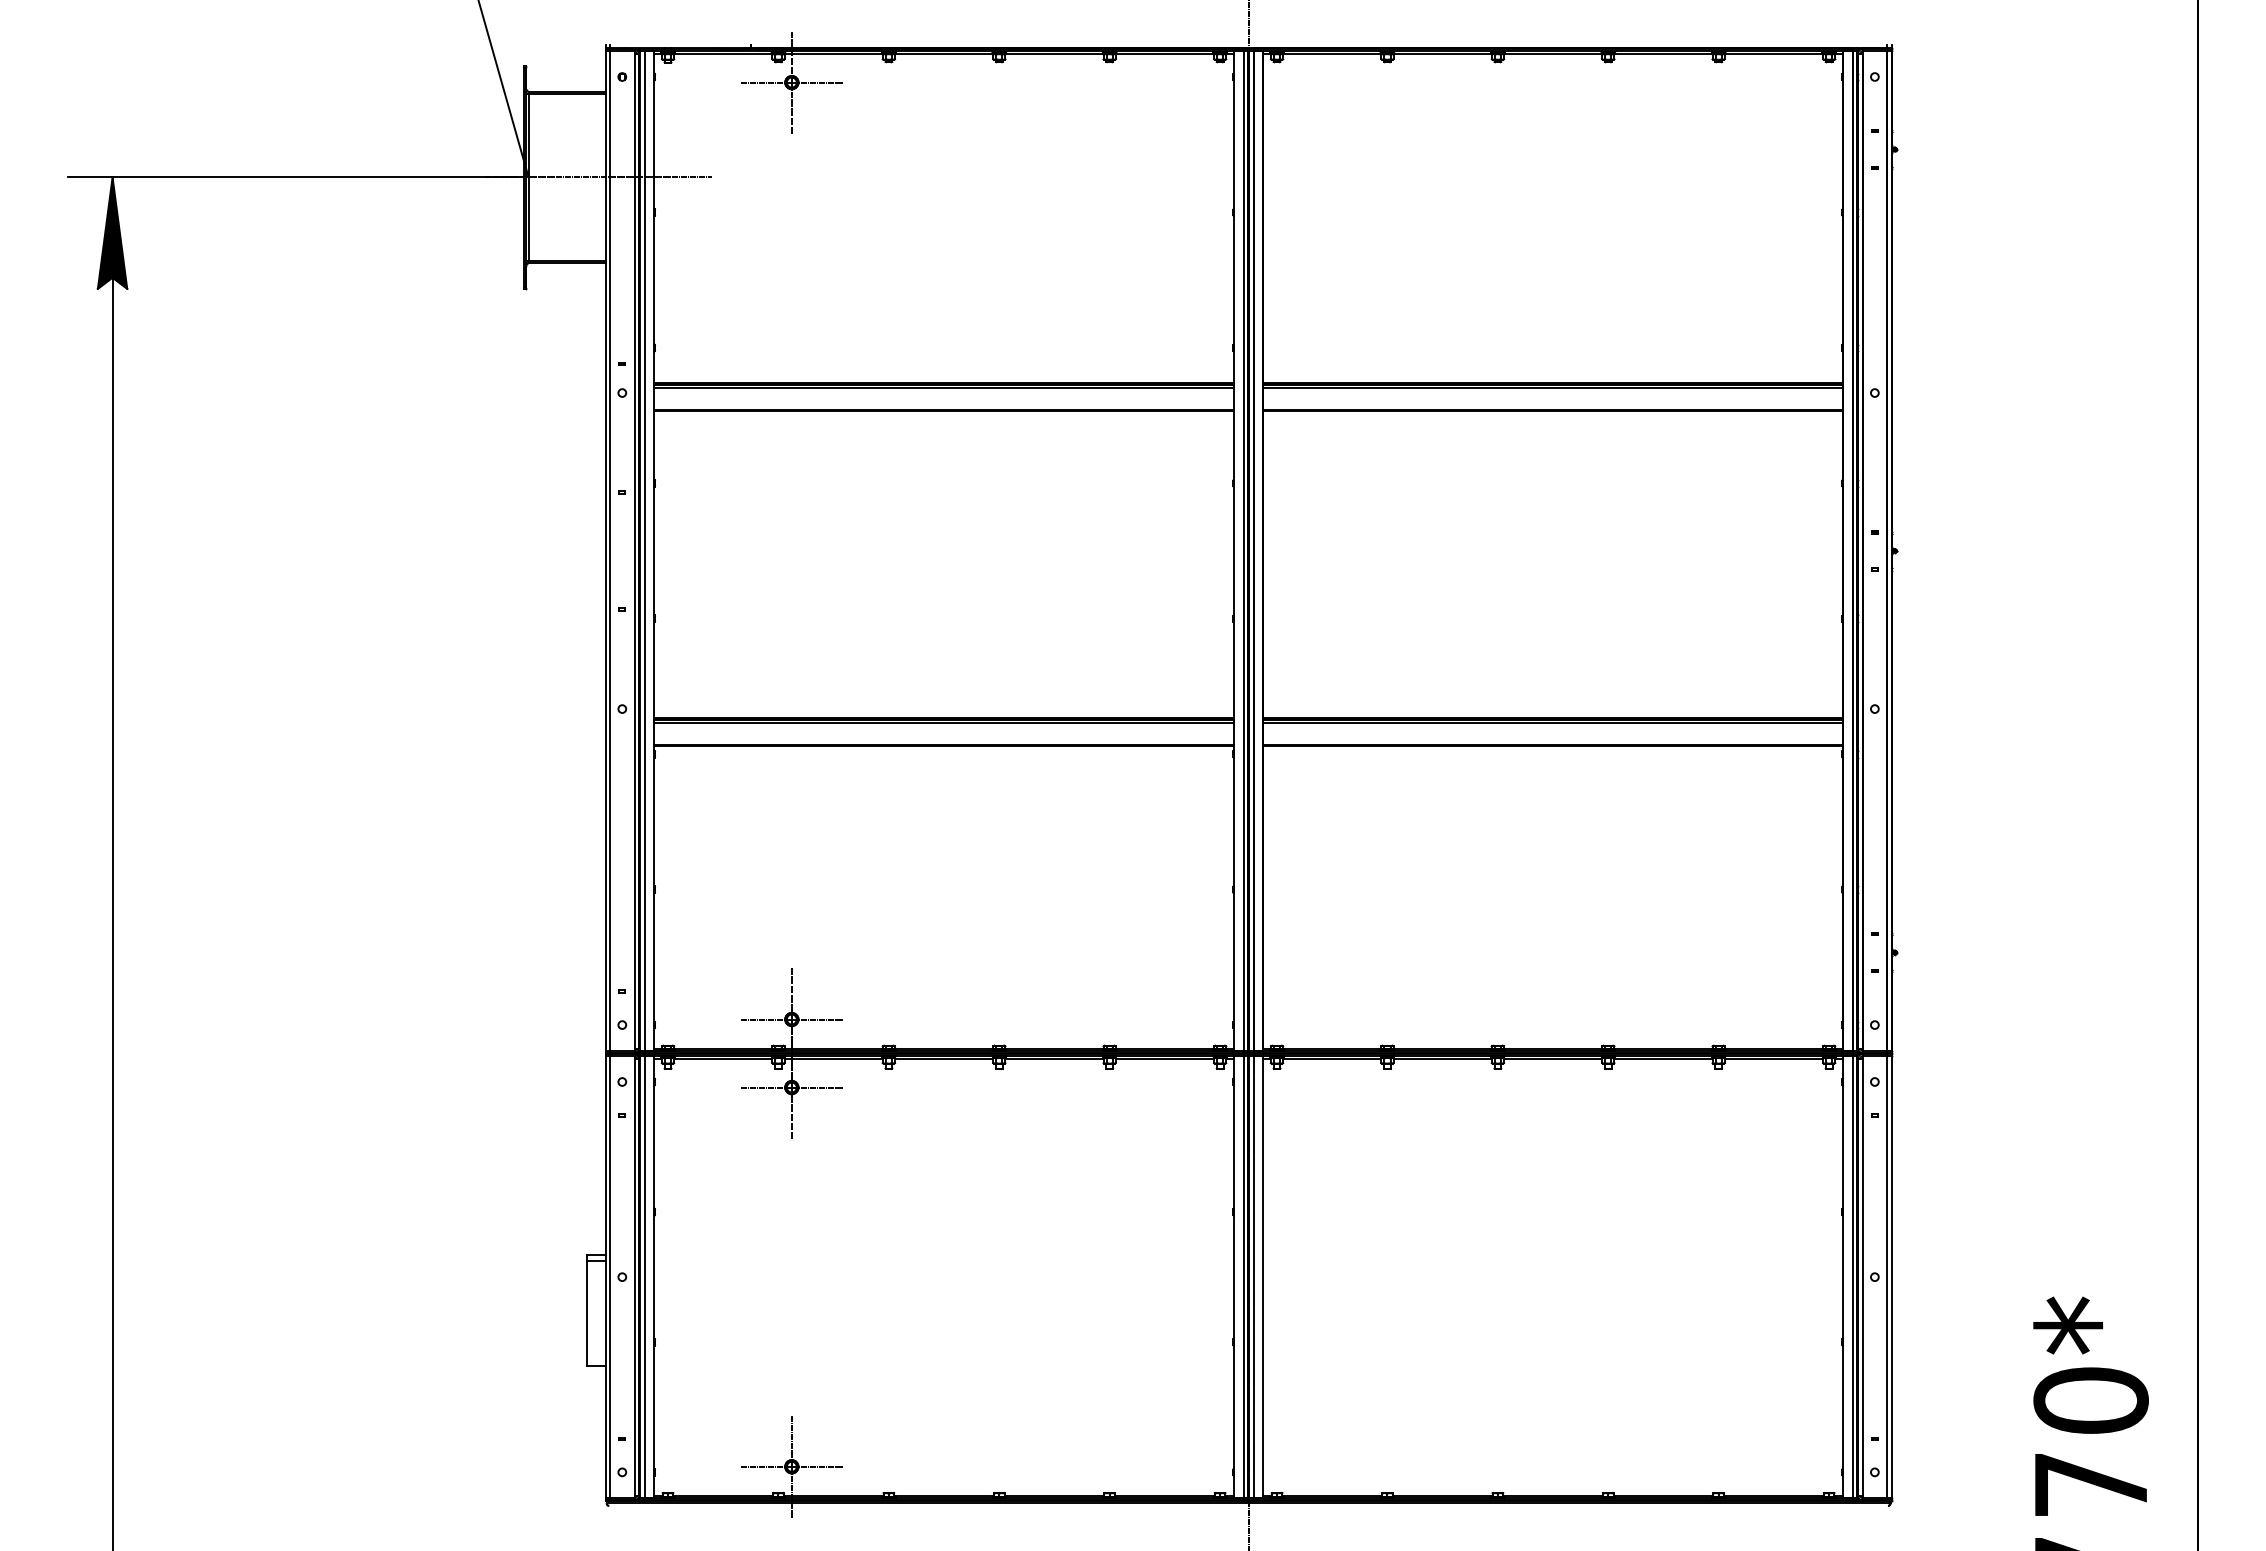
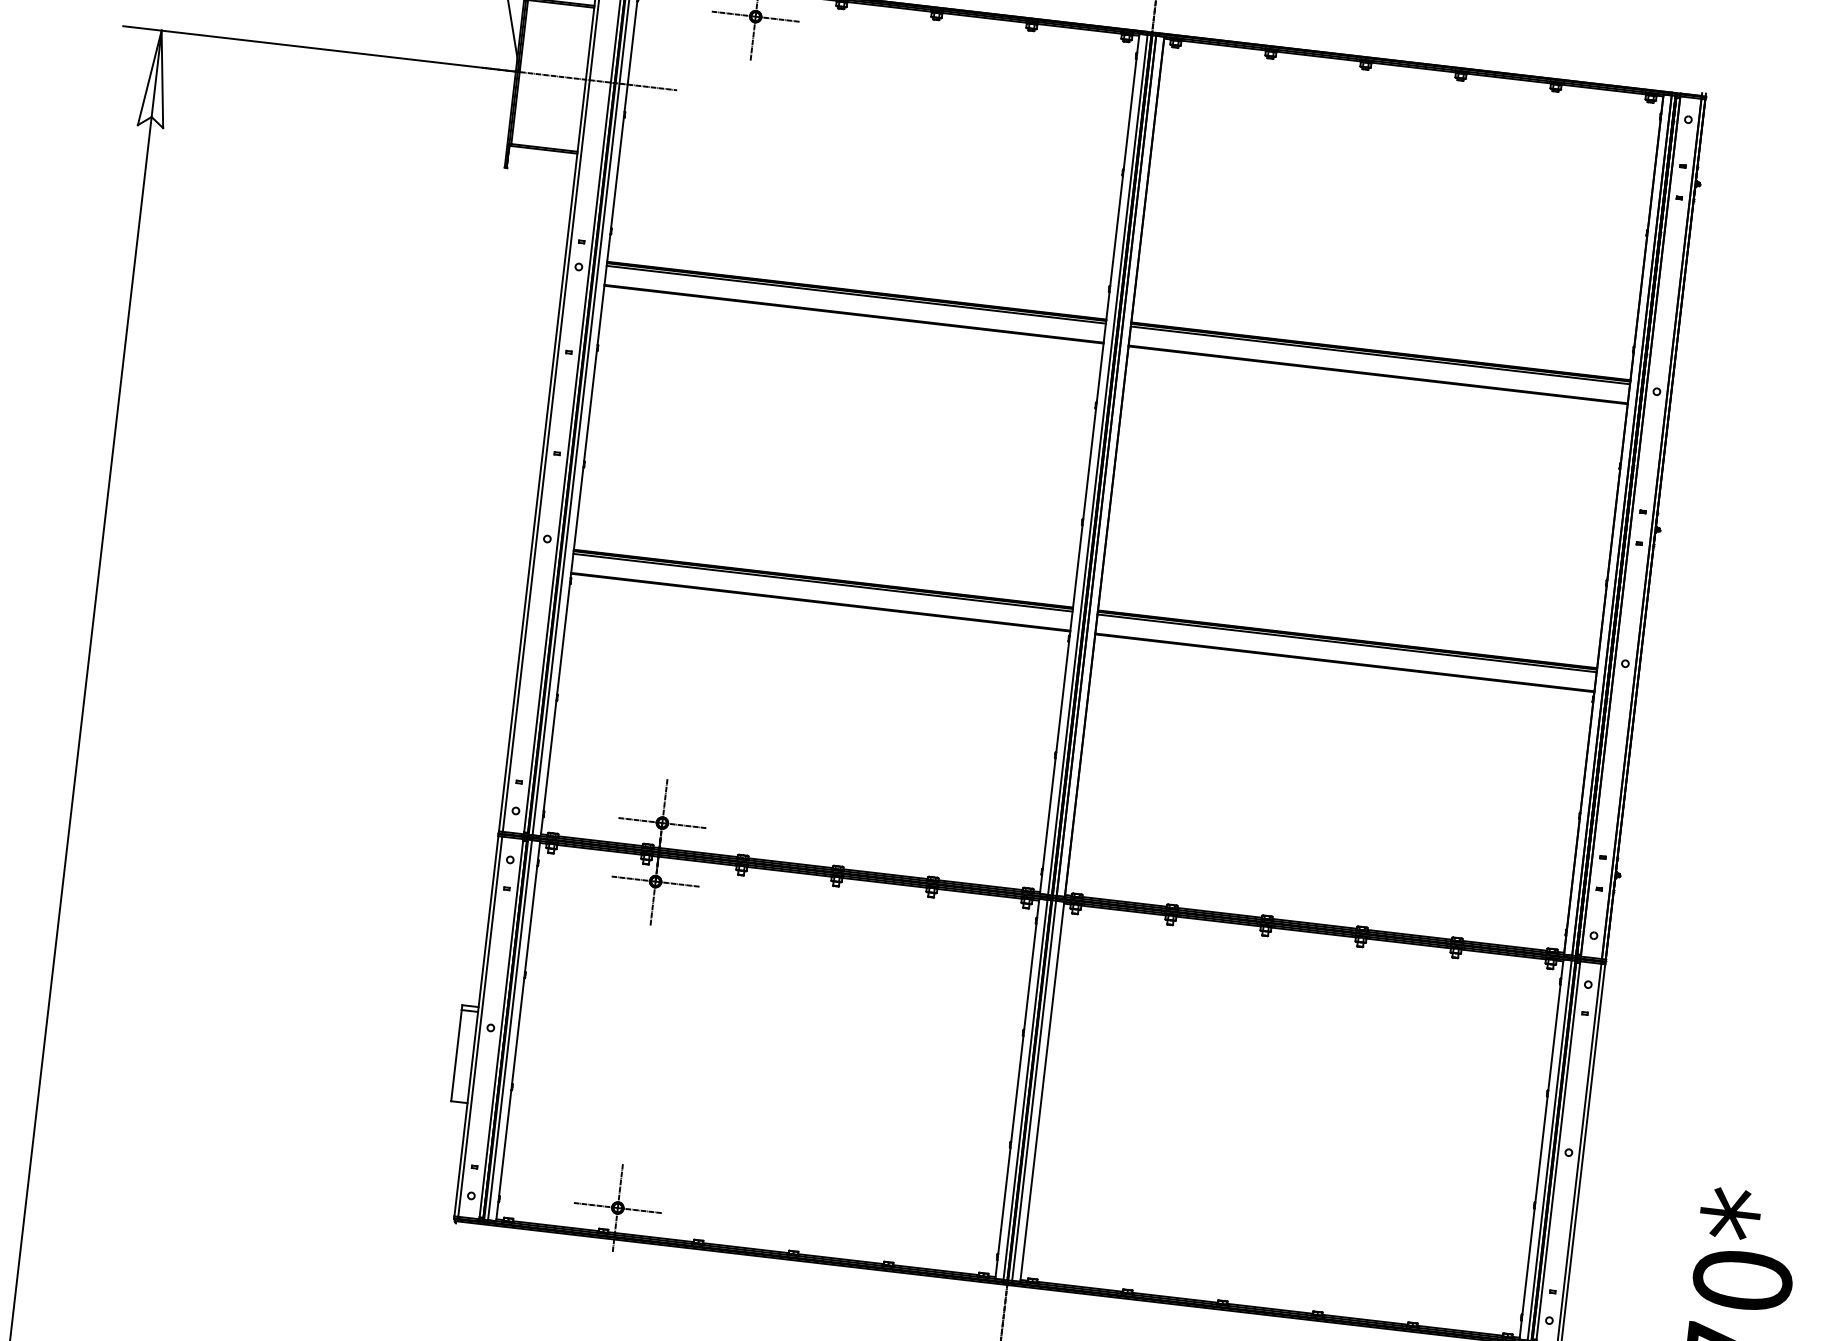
fill: (112, 232) -> (156, 78), removed

